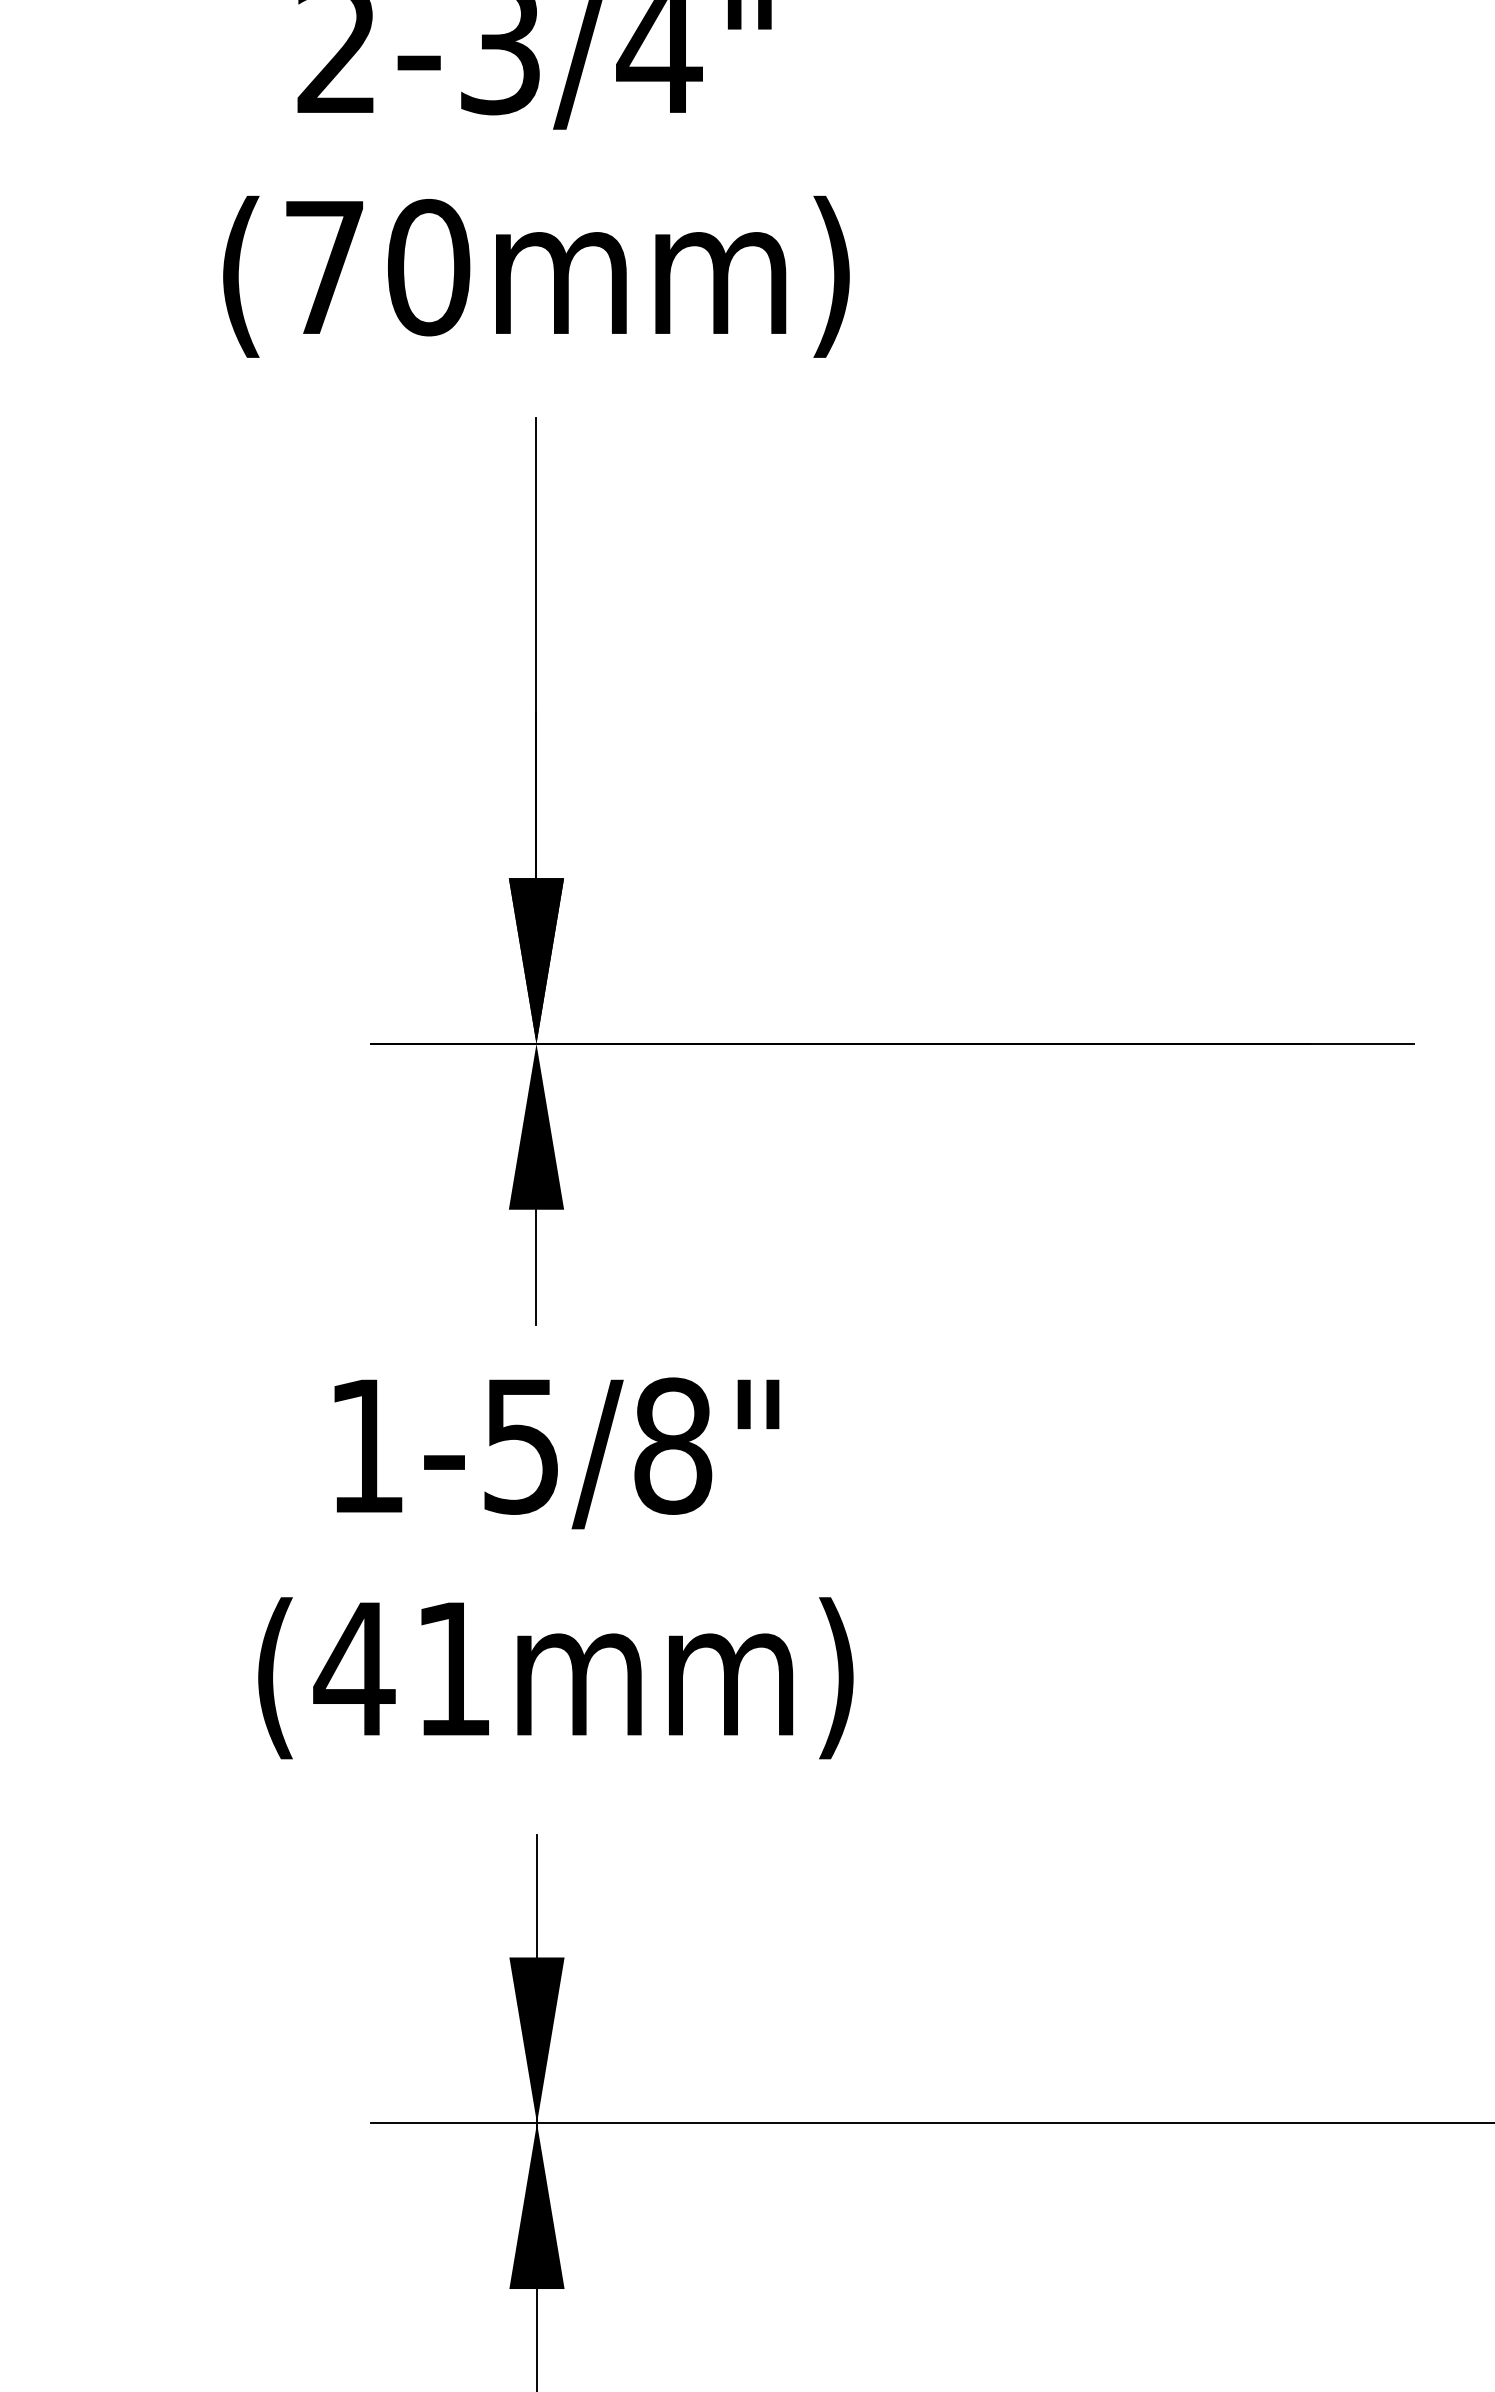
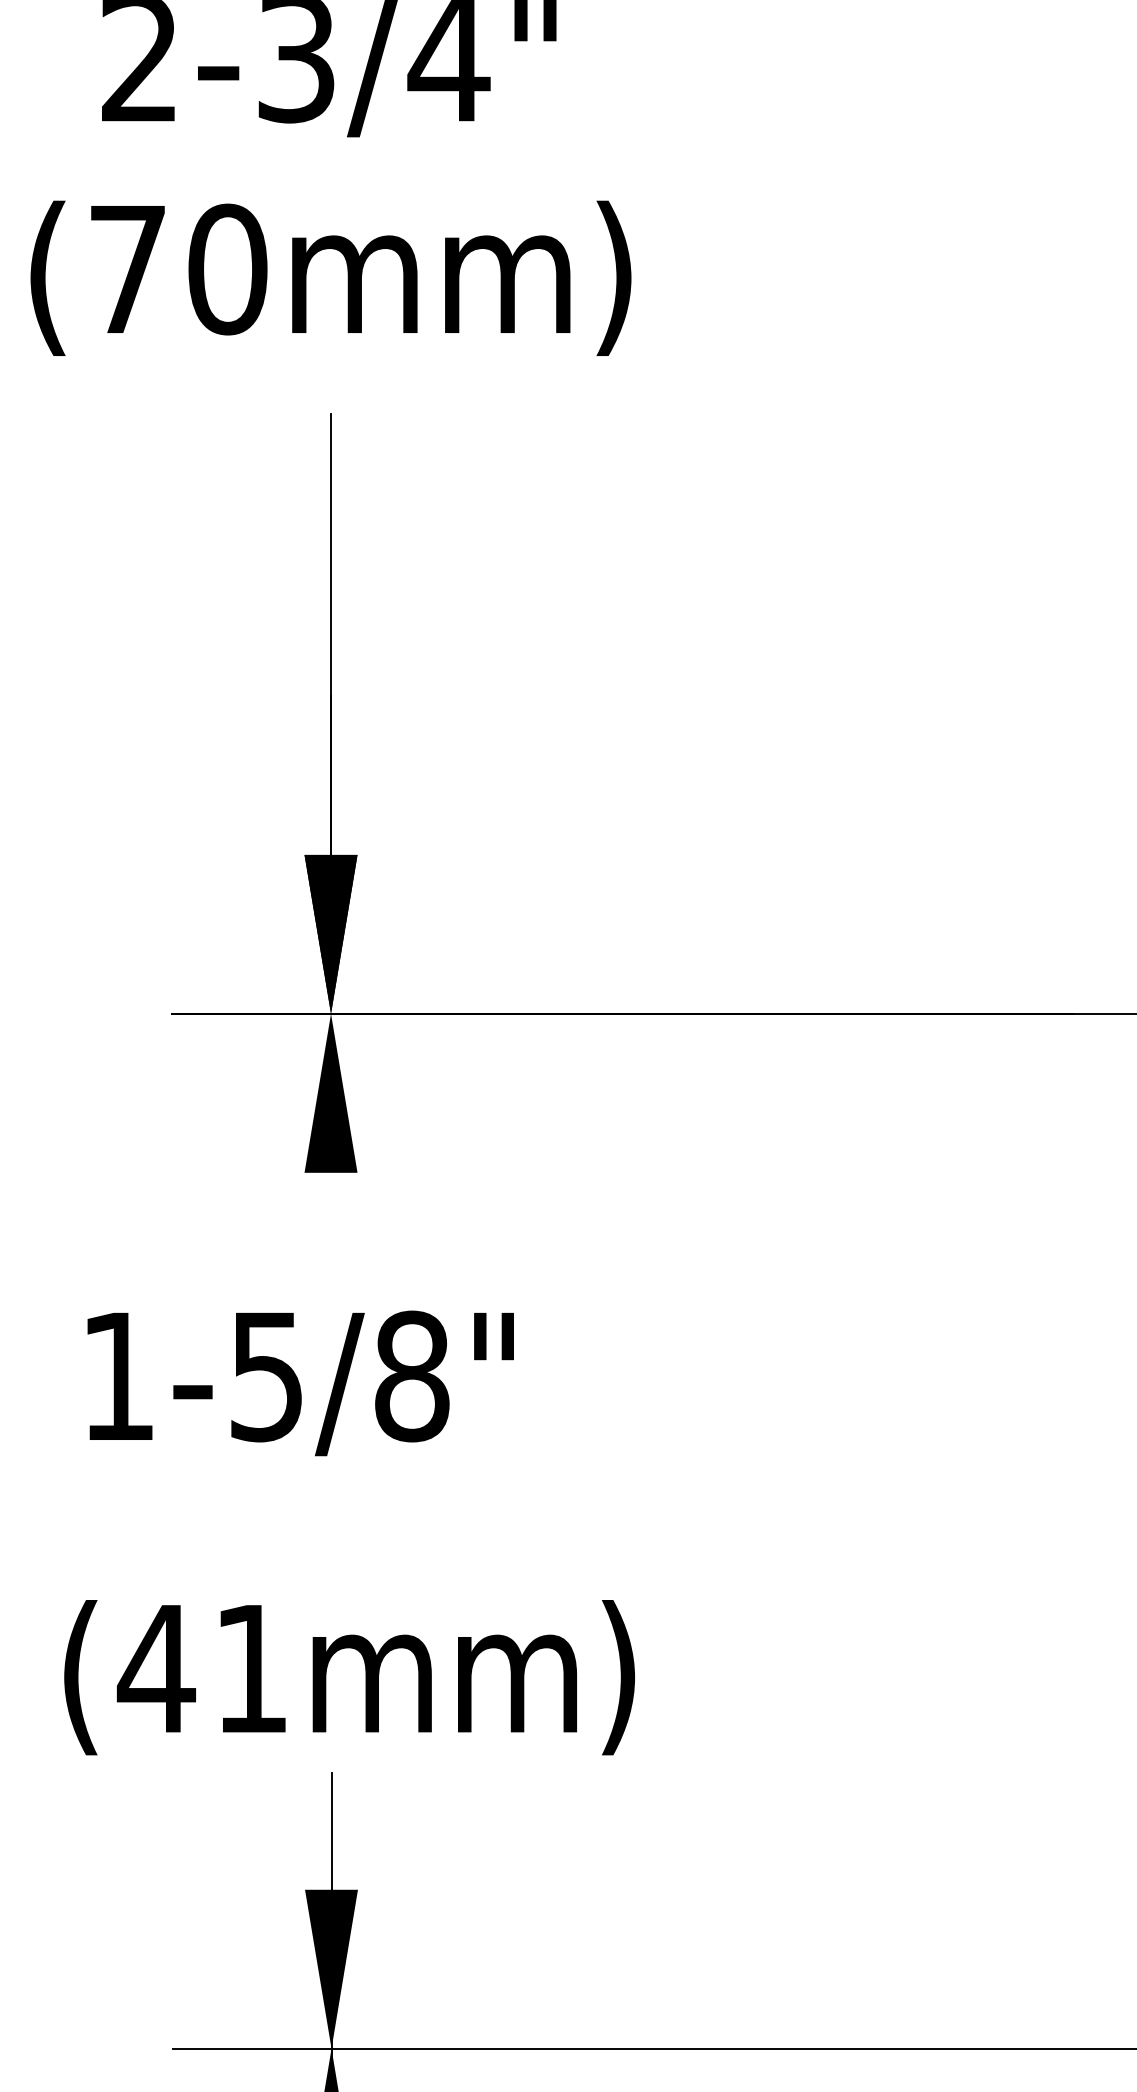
line: (536, 1267) -> (331, 1228), removed
text: (556, 1453) -> (300, 1383), moved
text: (555, 1678) -> (349, 1677), moved

